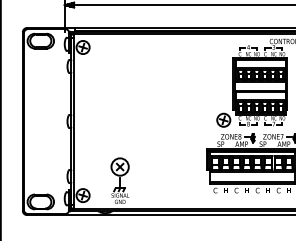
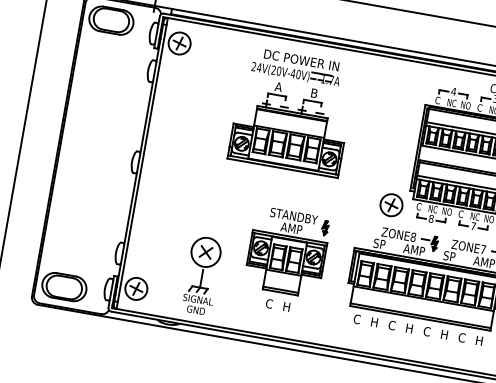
part: (156, 76) -> (292, 113), added
part: (167, 163) -> (285, 260), added

